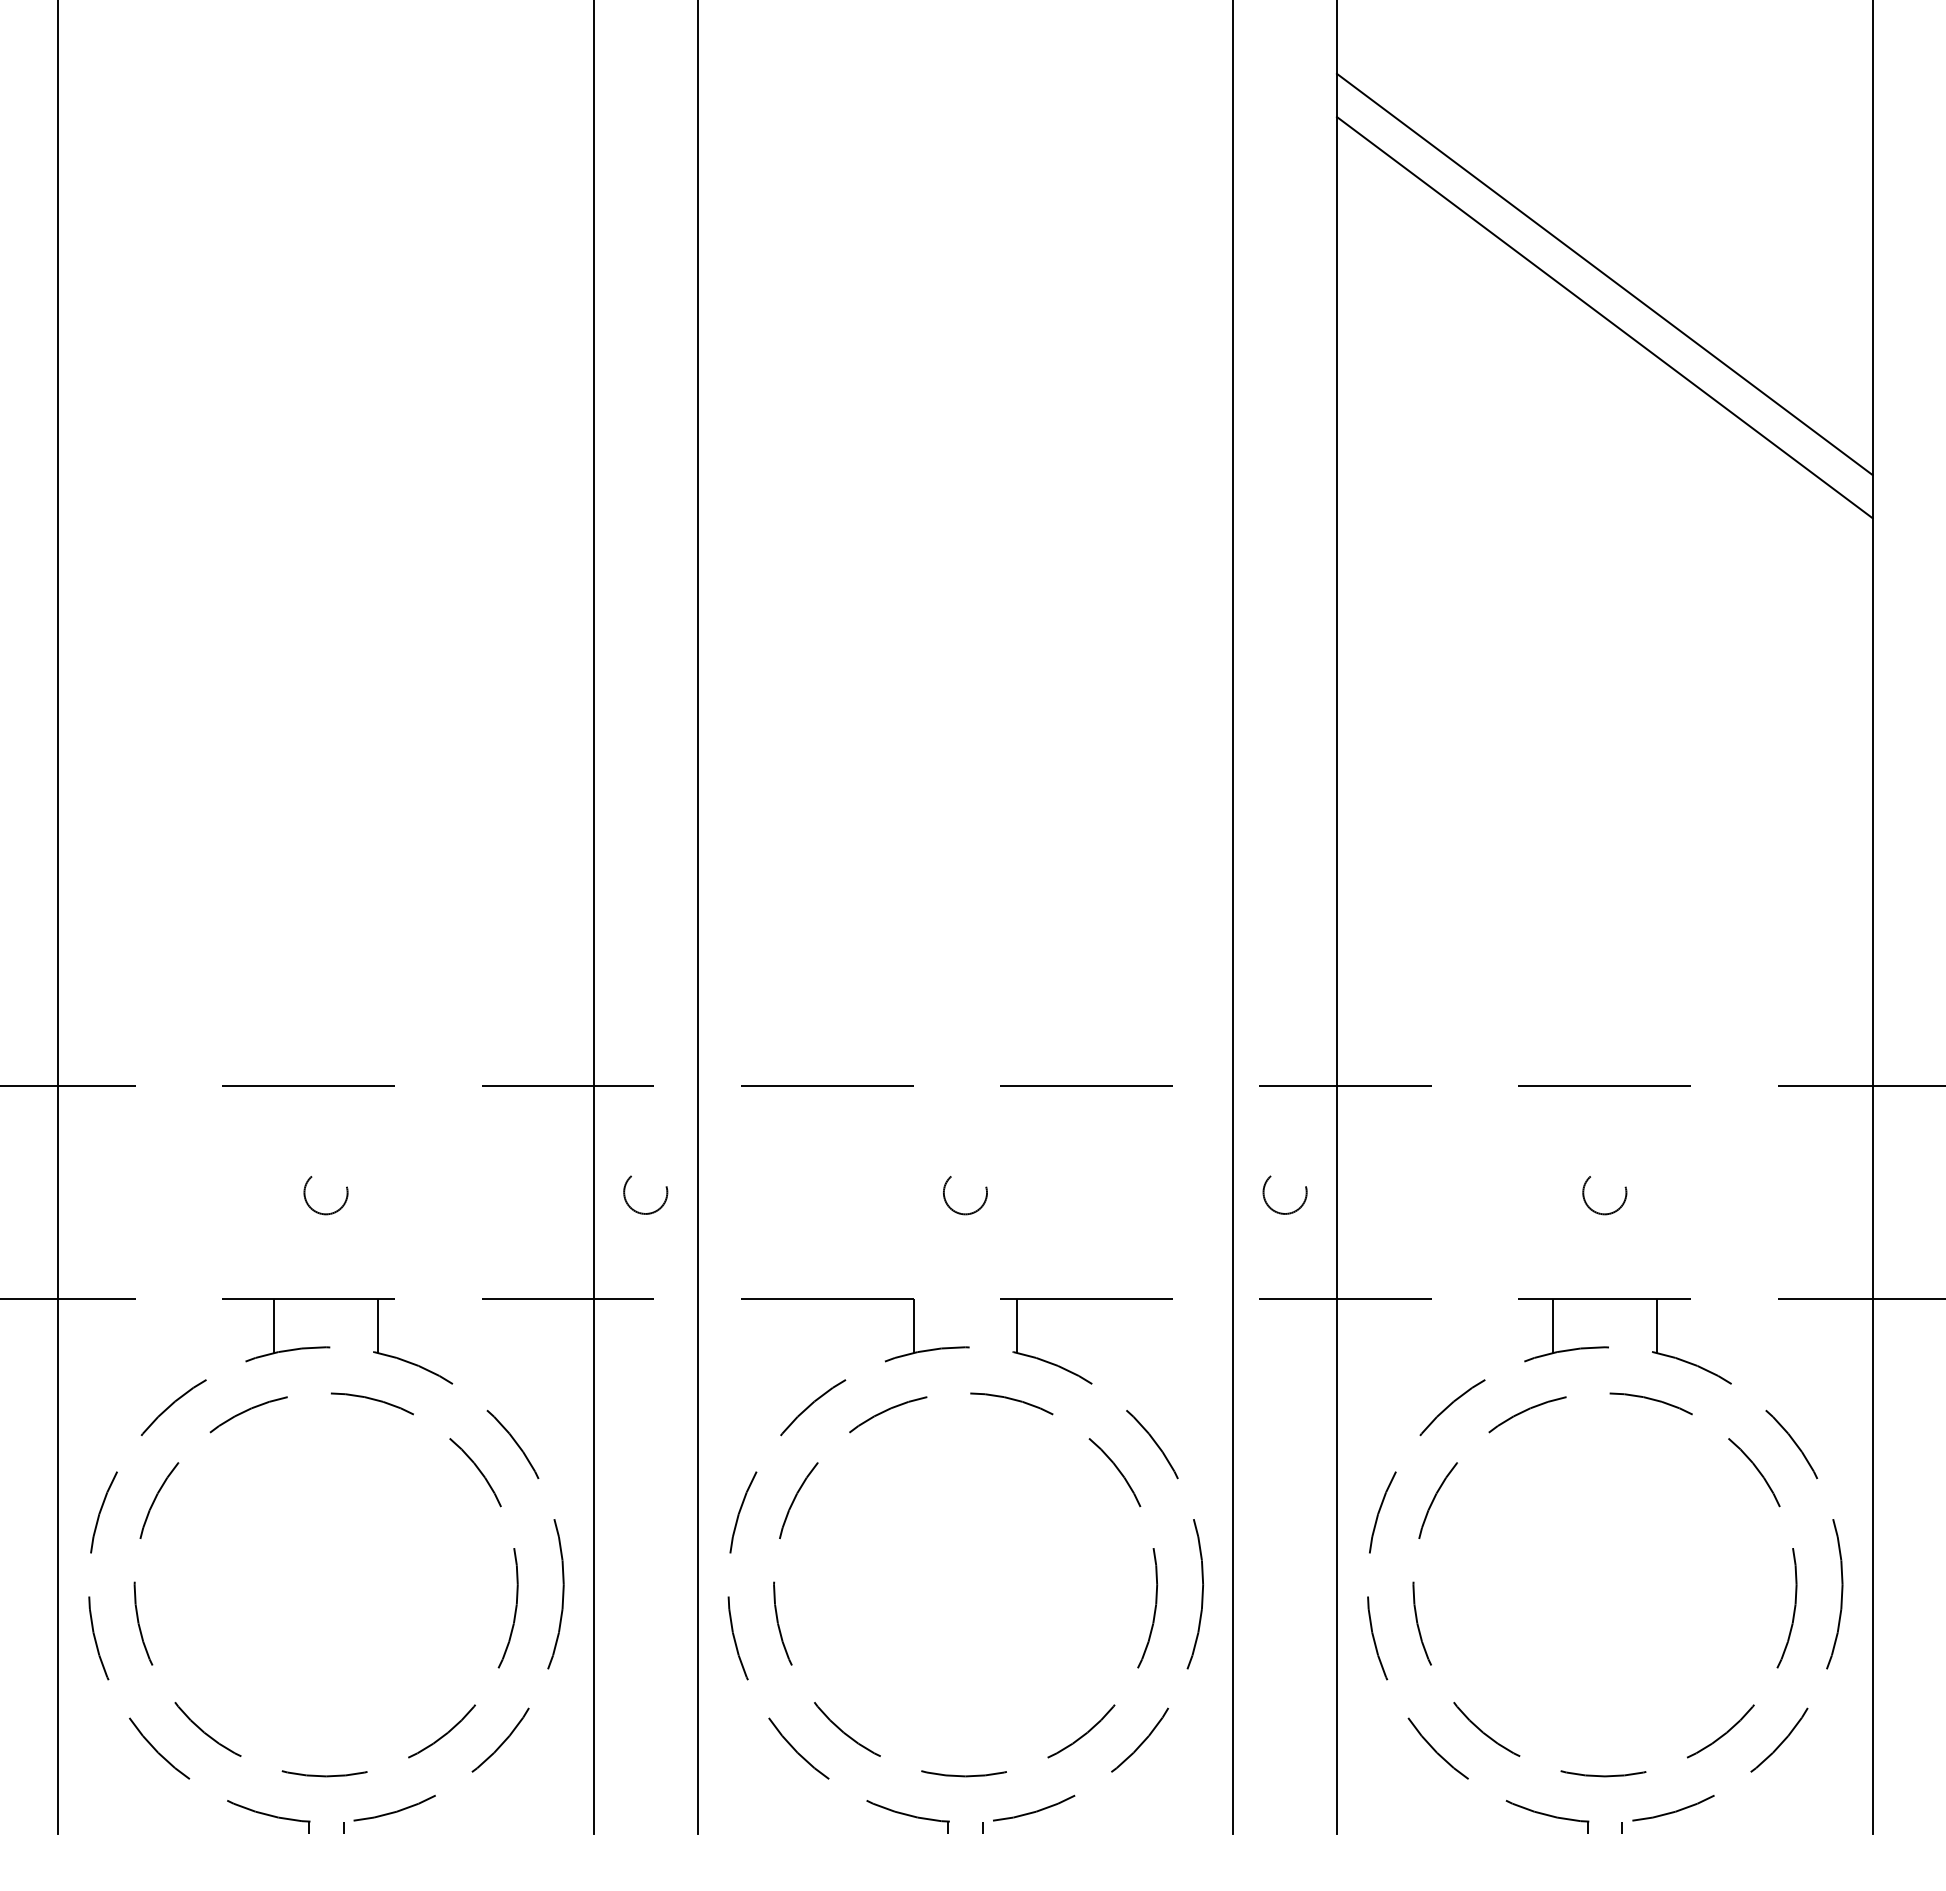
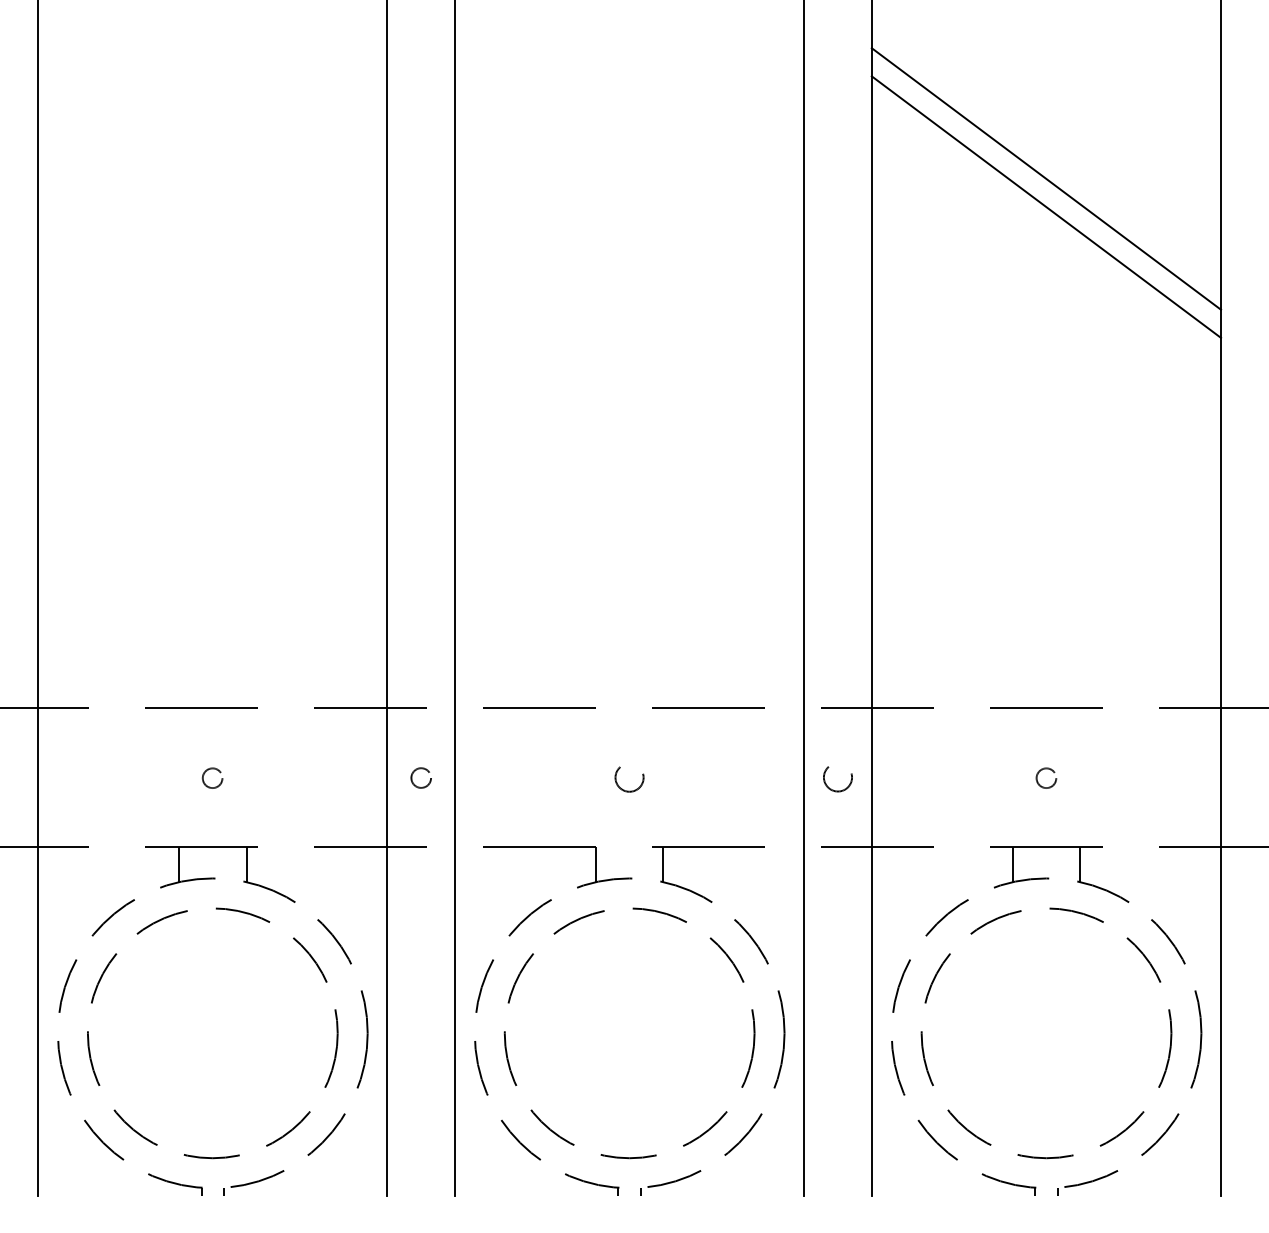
circle: (325, 1195) -> (212, 779), size x0.7
circle: (646, 1195) -> (421, 779), size x0.7
circle: (1604, 1195) -> (1046, 779), size x0.7

